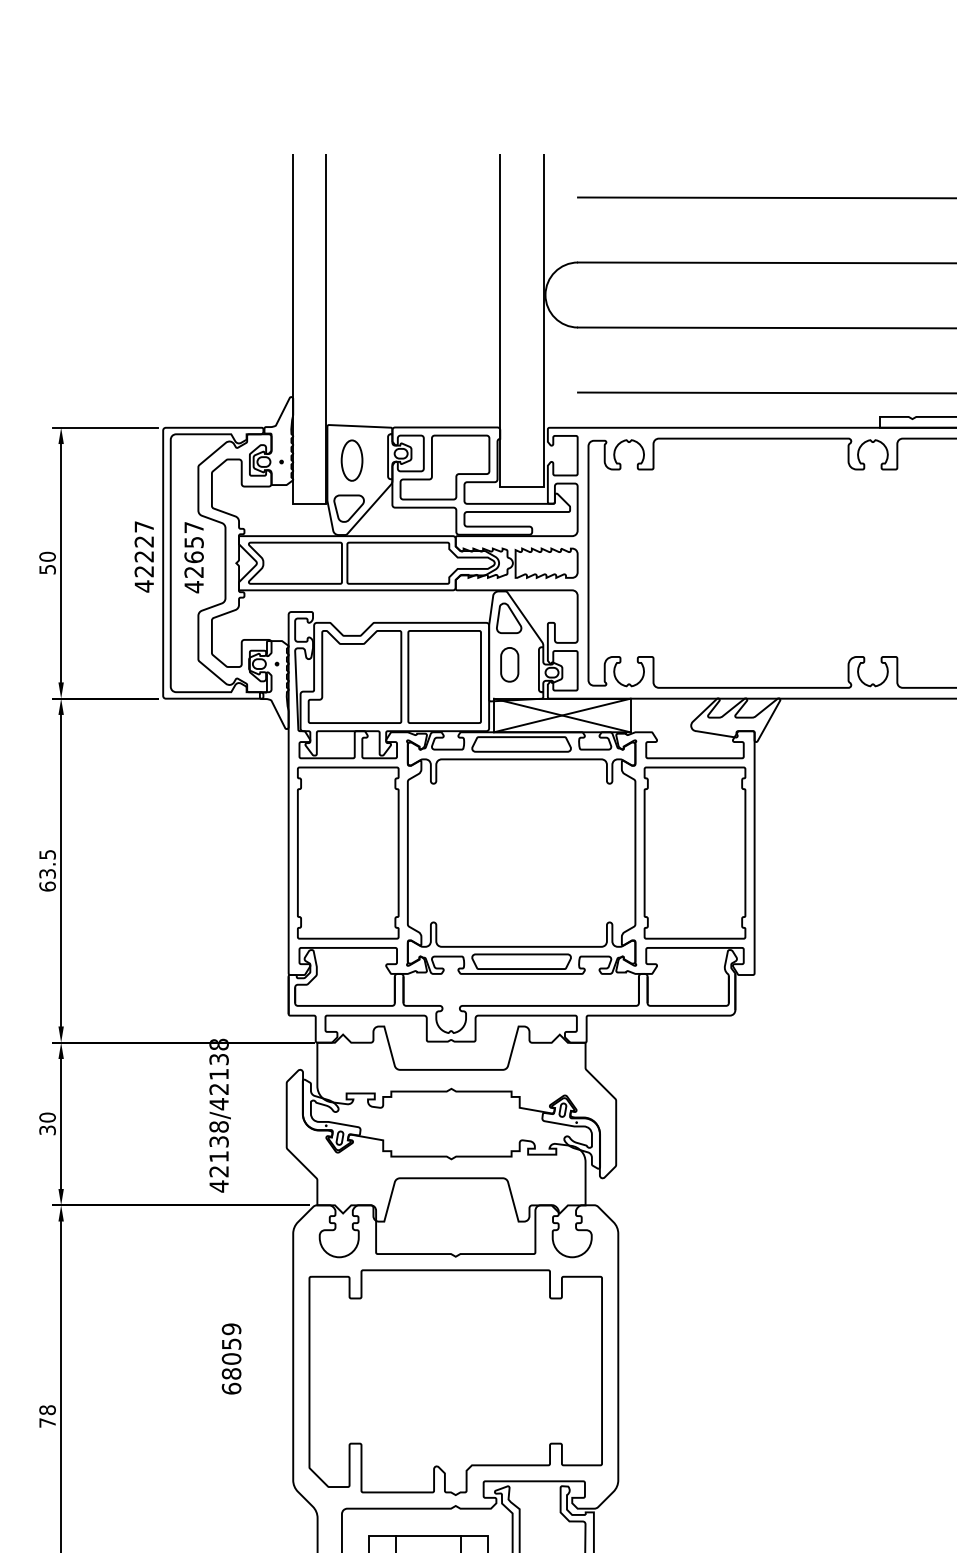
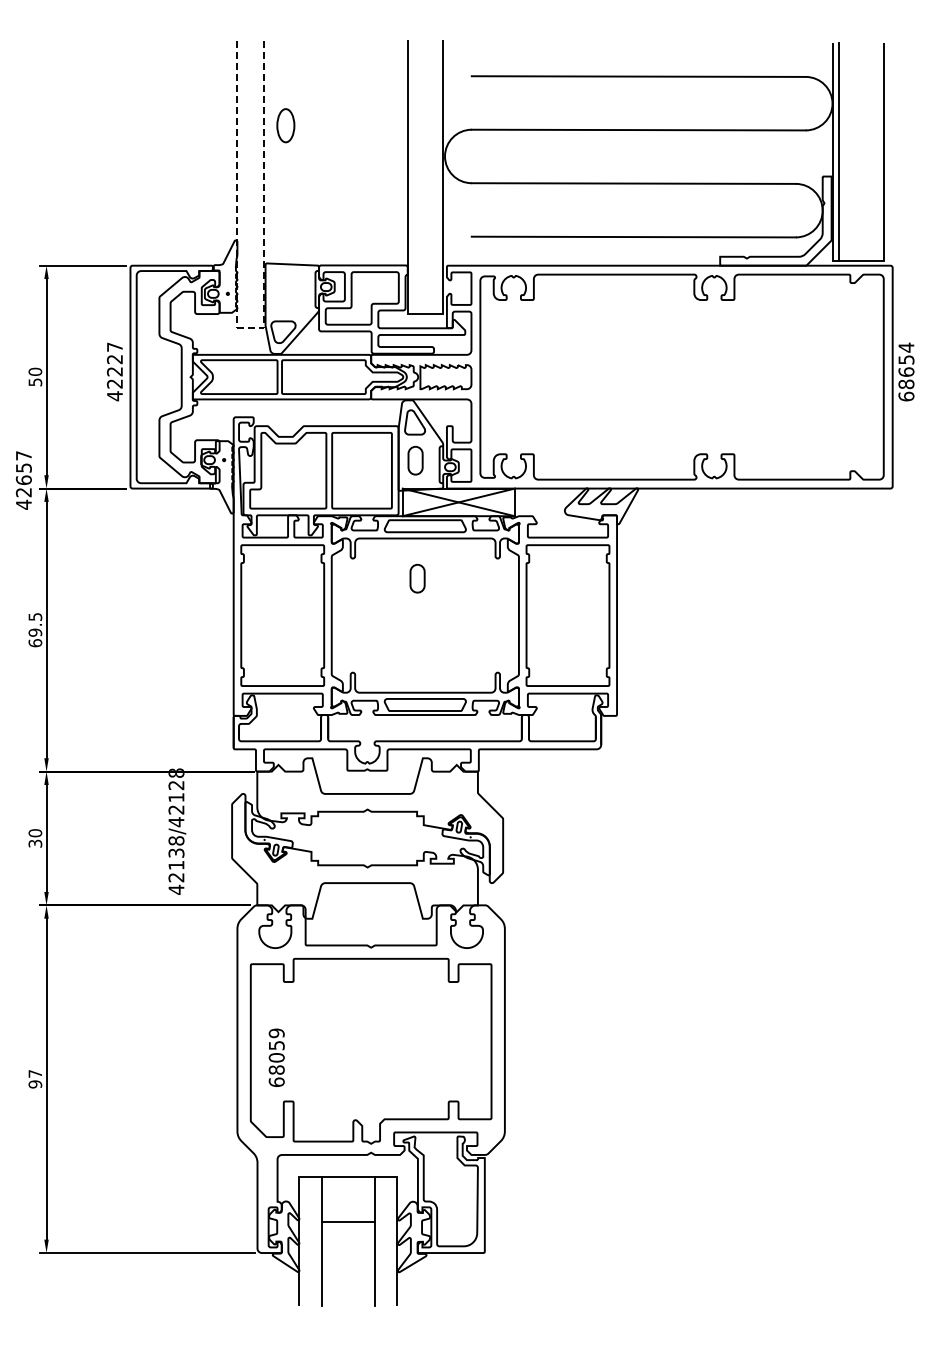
part: (351, 460) -> (285, 125), moved
line: (309, 504) -> (250, 328), solid -> dashed
text: (193, 557) -> (23, 480), moved
part: (512, 807) -> (417, 578), added
text: (46, 873) -> (34, 632), 63.5 -> 69.5
text: (219, 1058) -> (176, 784), 42138/42138 -> 42138/42128
text: (231, 1358) -> (276, 1057), moved
text: (47, 1415) -> (35, 1078), 78 -> 97

